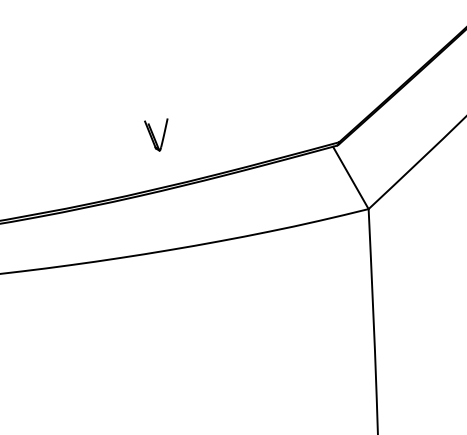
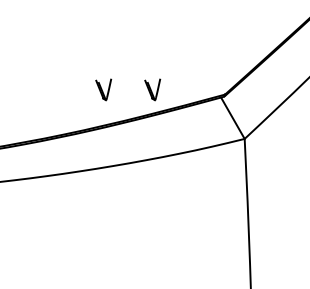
part: (229, 134) -> (152, 89), added

